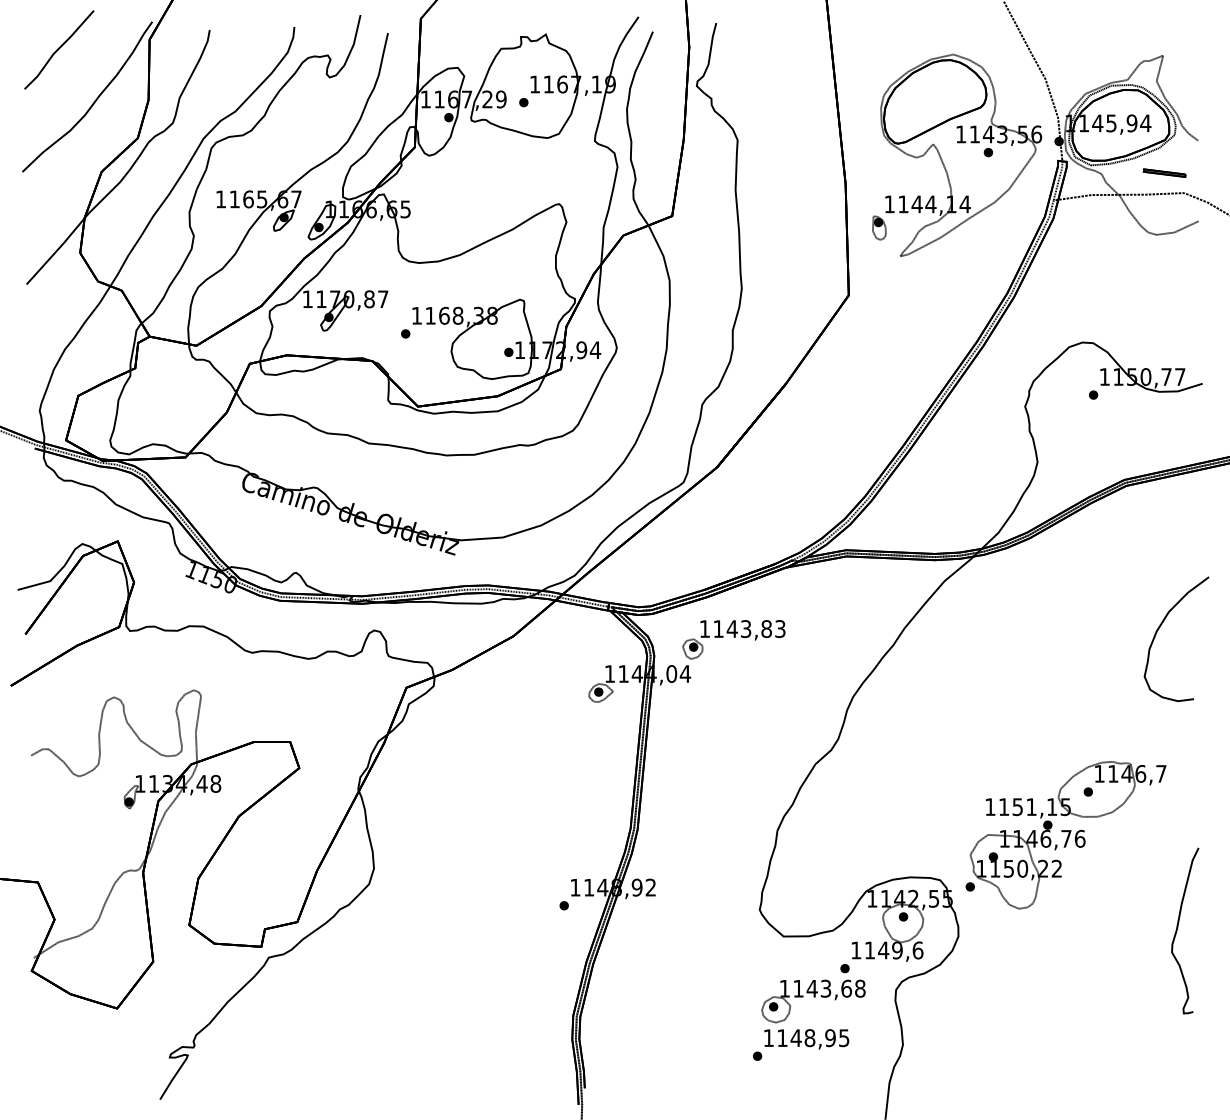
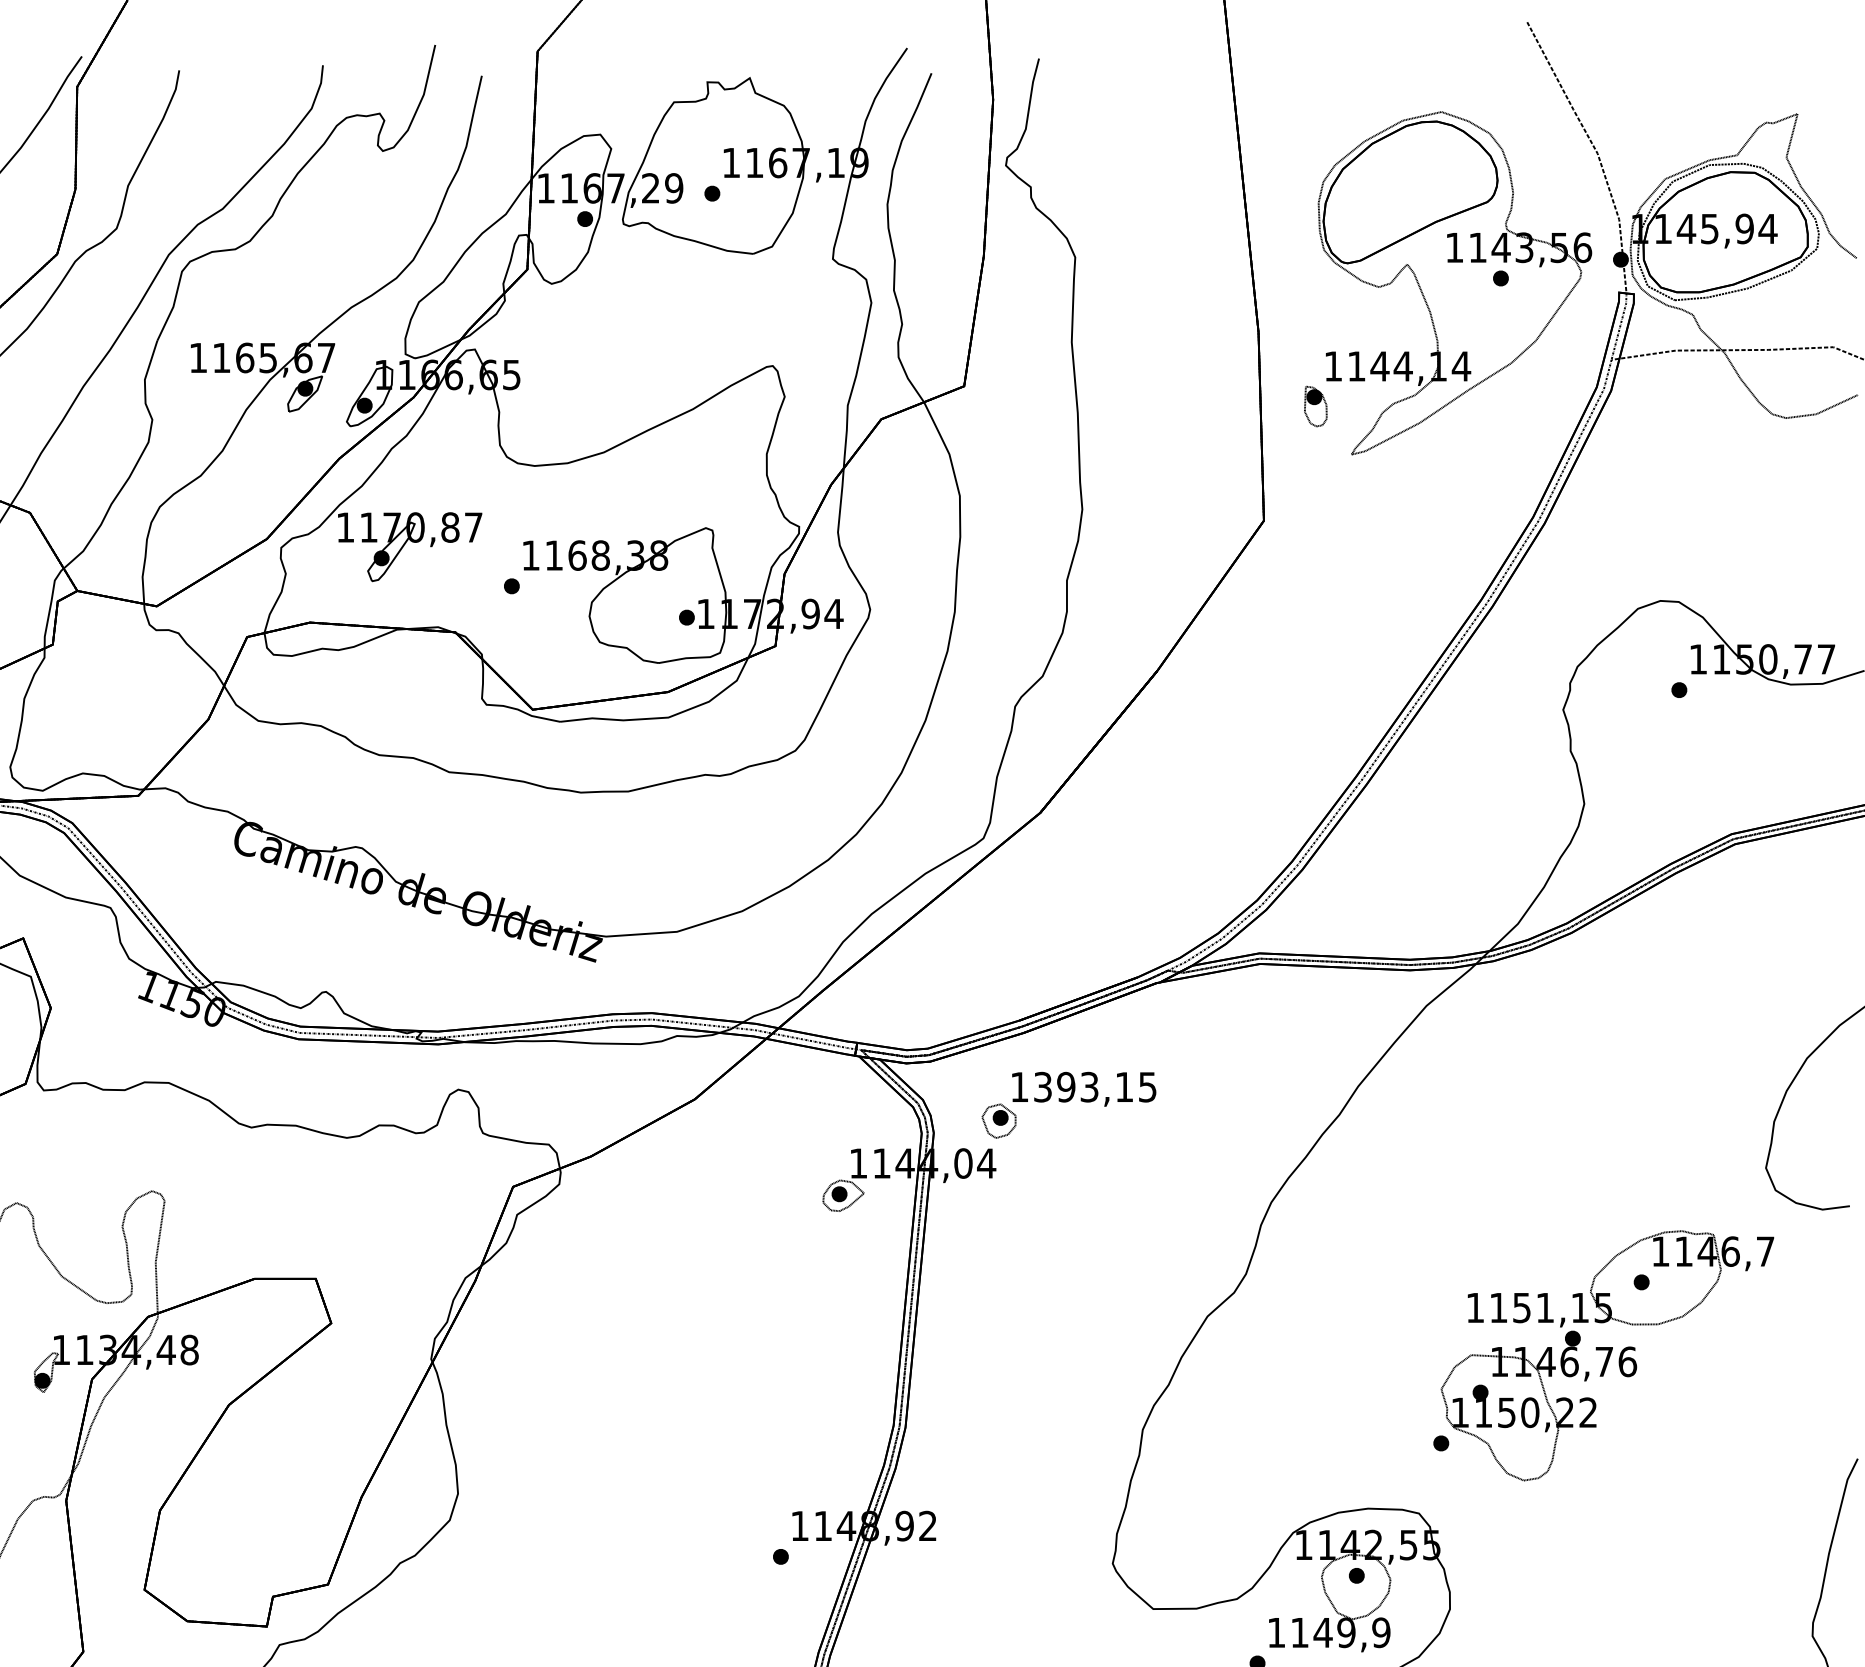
part: (1164, 172) -> (1799, 312), removed
text: (749, 629) -> (1095, 1087), 1143,83 -> 1393,15
part: (1065, 835) -> (1602, 1356), moved
text: (917, 950) -> (1380, 1632), 1149,6 -> 1149,9

